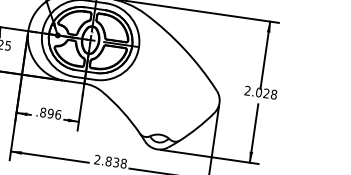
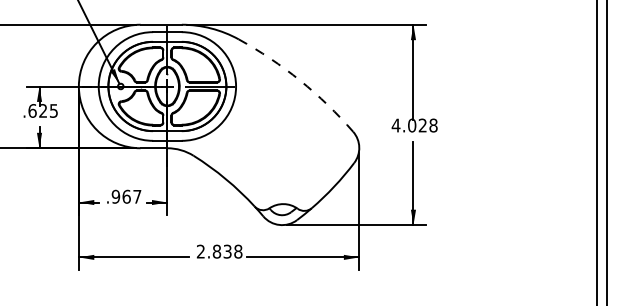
arc: (184, 49) -> (300, 80), solid -> dashed
text: (247, 90) -> (395, 125), 2.028 -> 4.028
text: (50, 113) -> (126, 196), .896 -> .967

